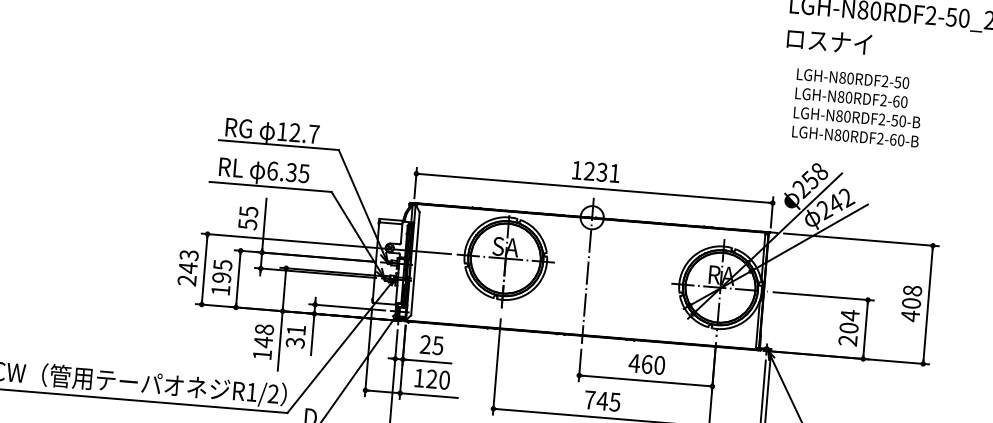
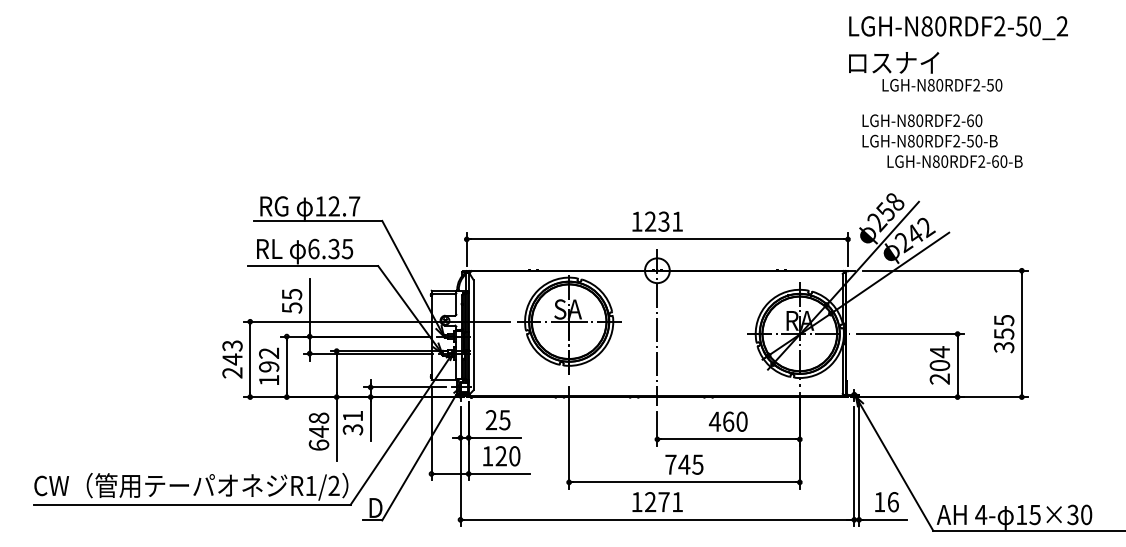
text: (853, 78) -> (942, 85), moved
text: (855, 136) -> (954, 161), moved
text: (223, 265) -> (269, 353), 195 -> 192
text: (911, 303) -> (1004, 333), 408 -> 355
text: (262, 354) -> (318, 444), 148 -> 648

